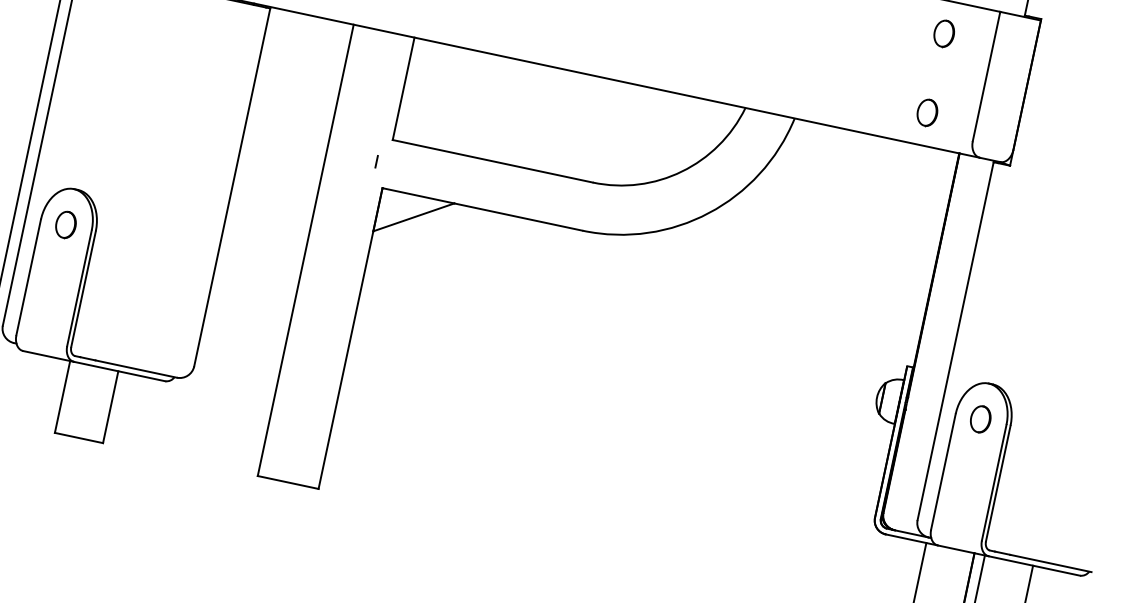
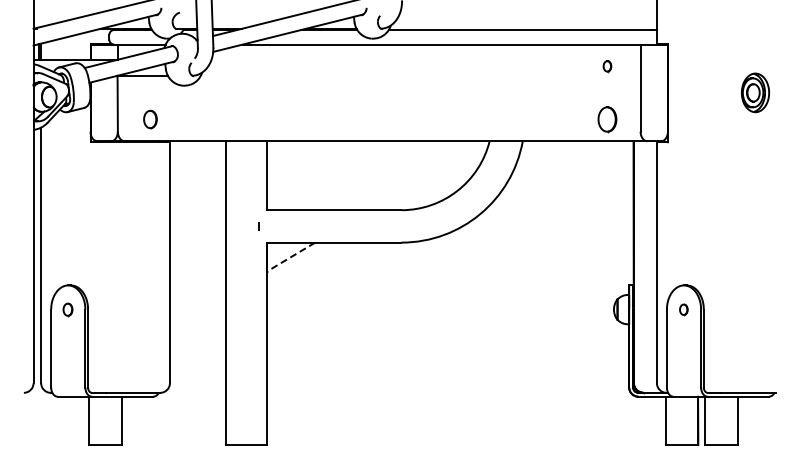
part: (944, 34) -> (607, 66), size x0.6
part: (927, 112) -> (607, 119), size x1.4
line: (412, 217) -> (290, 257), solid -> dashed
part: (65, 224) -> (67, 309), size x0.7
part: (980, 419) -> (683, 309), size x0.6

